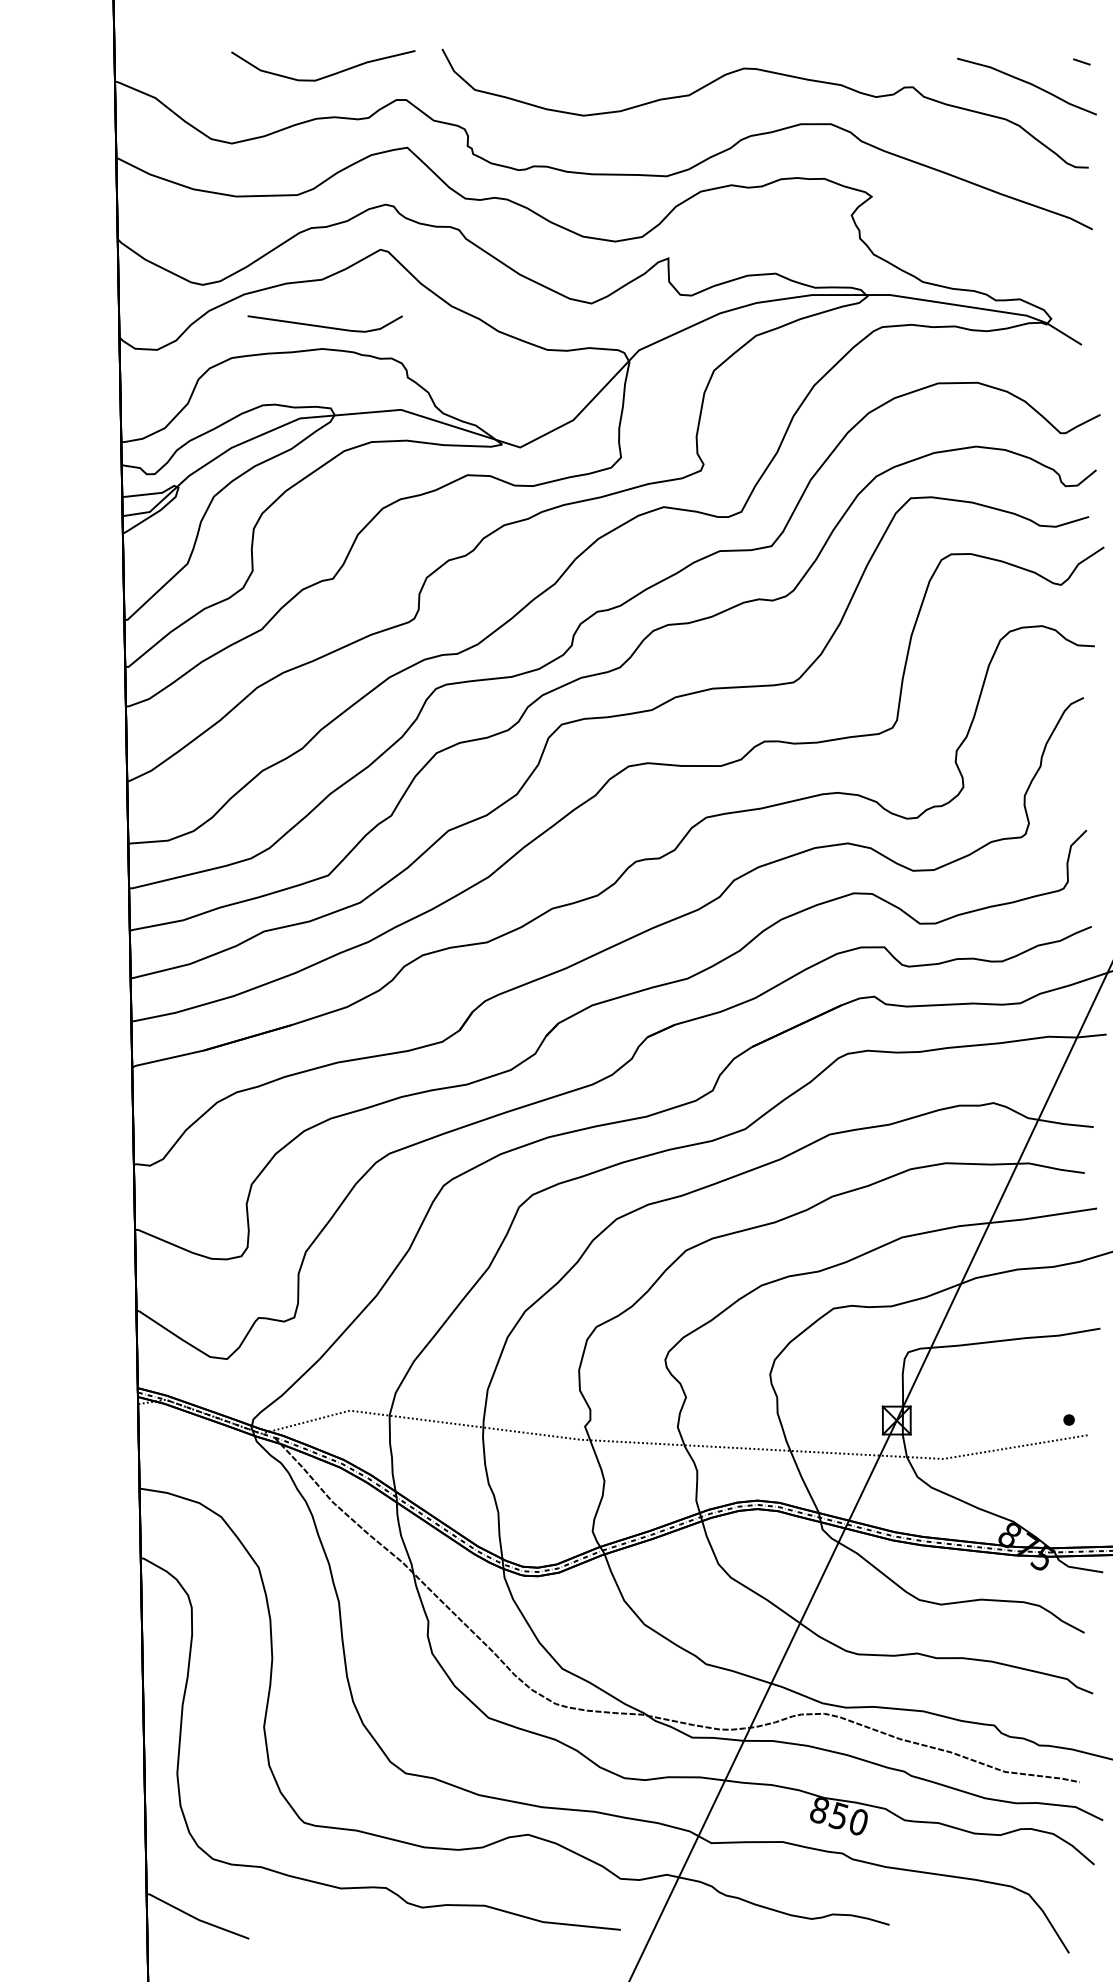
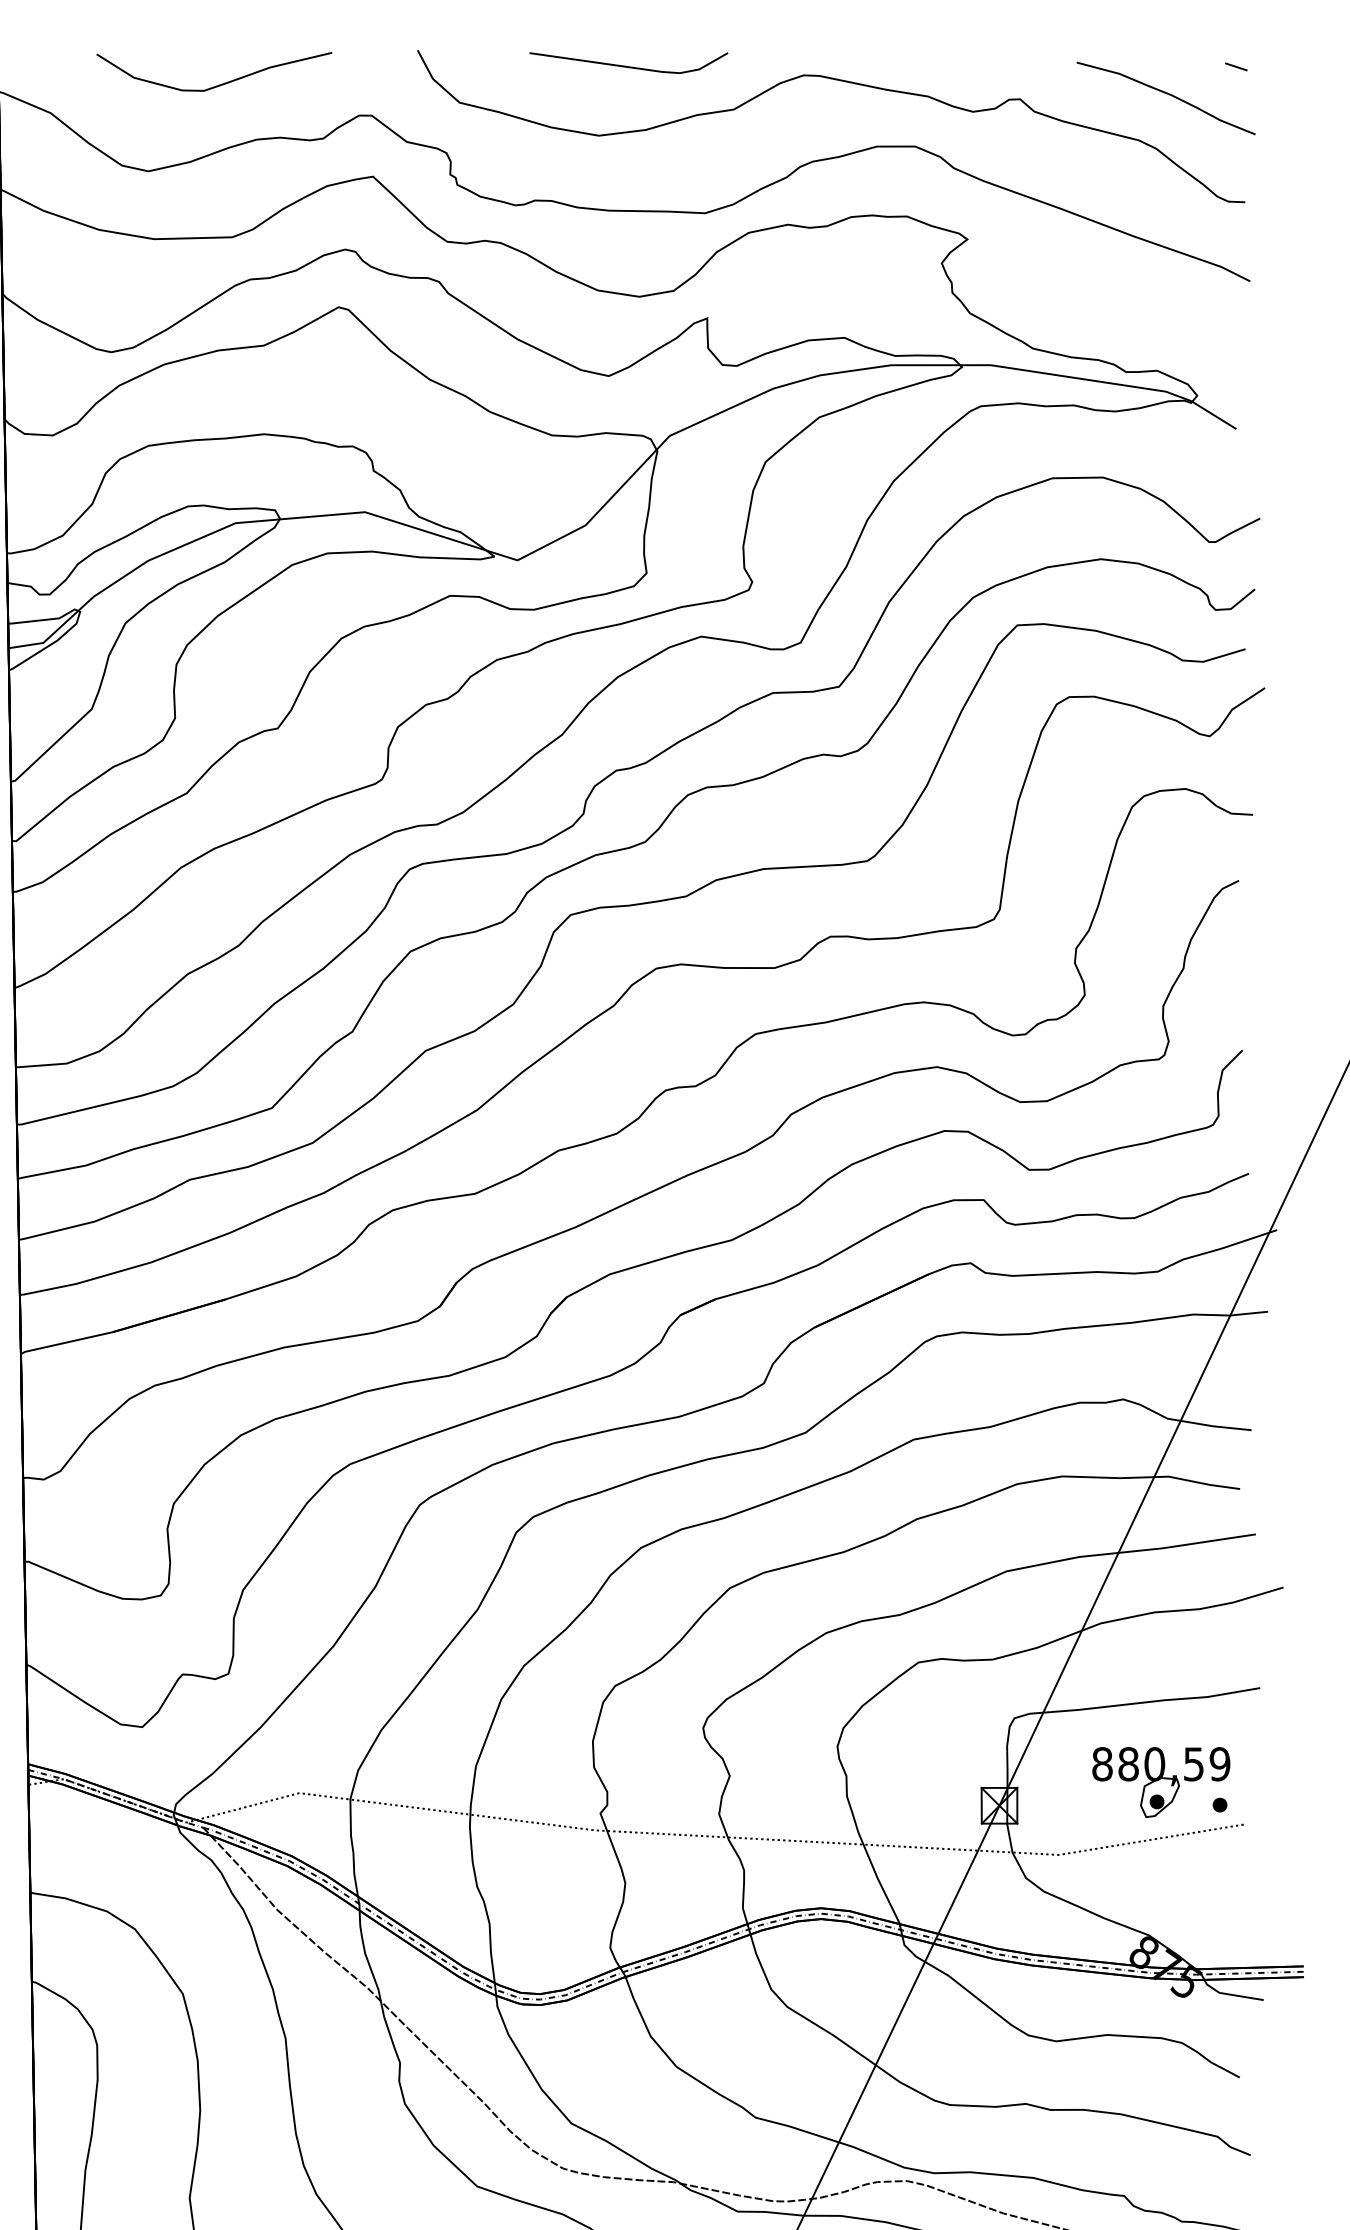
curve: (326, 75) -> (218, 84), moved
line: (322, 325) -> (625, 65), moved
part: (1023, 1402) -> (1161, 1782), added

